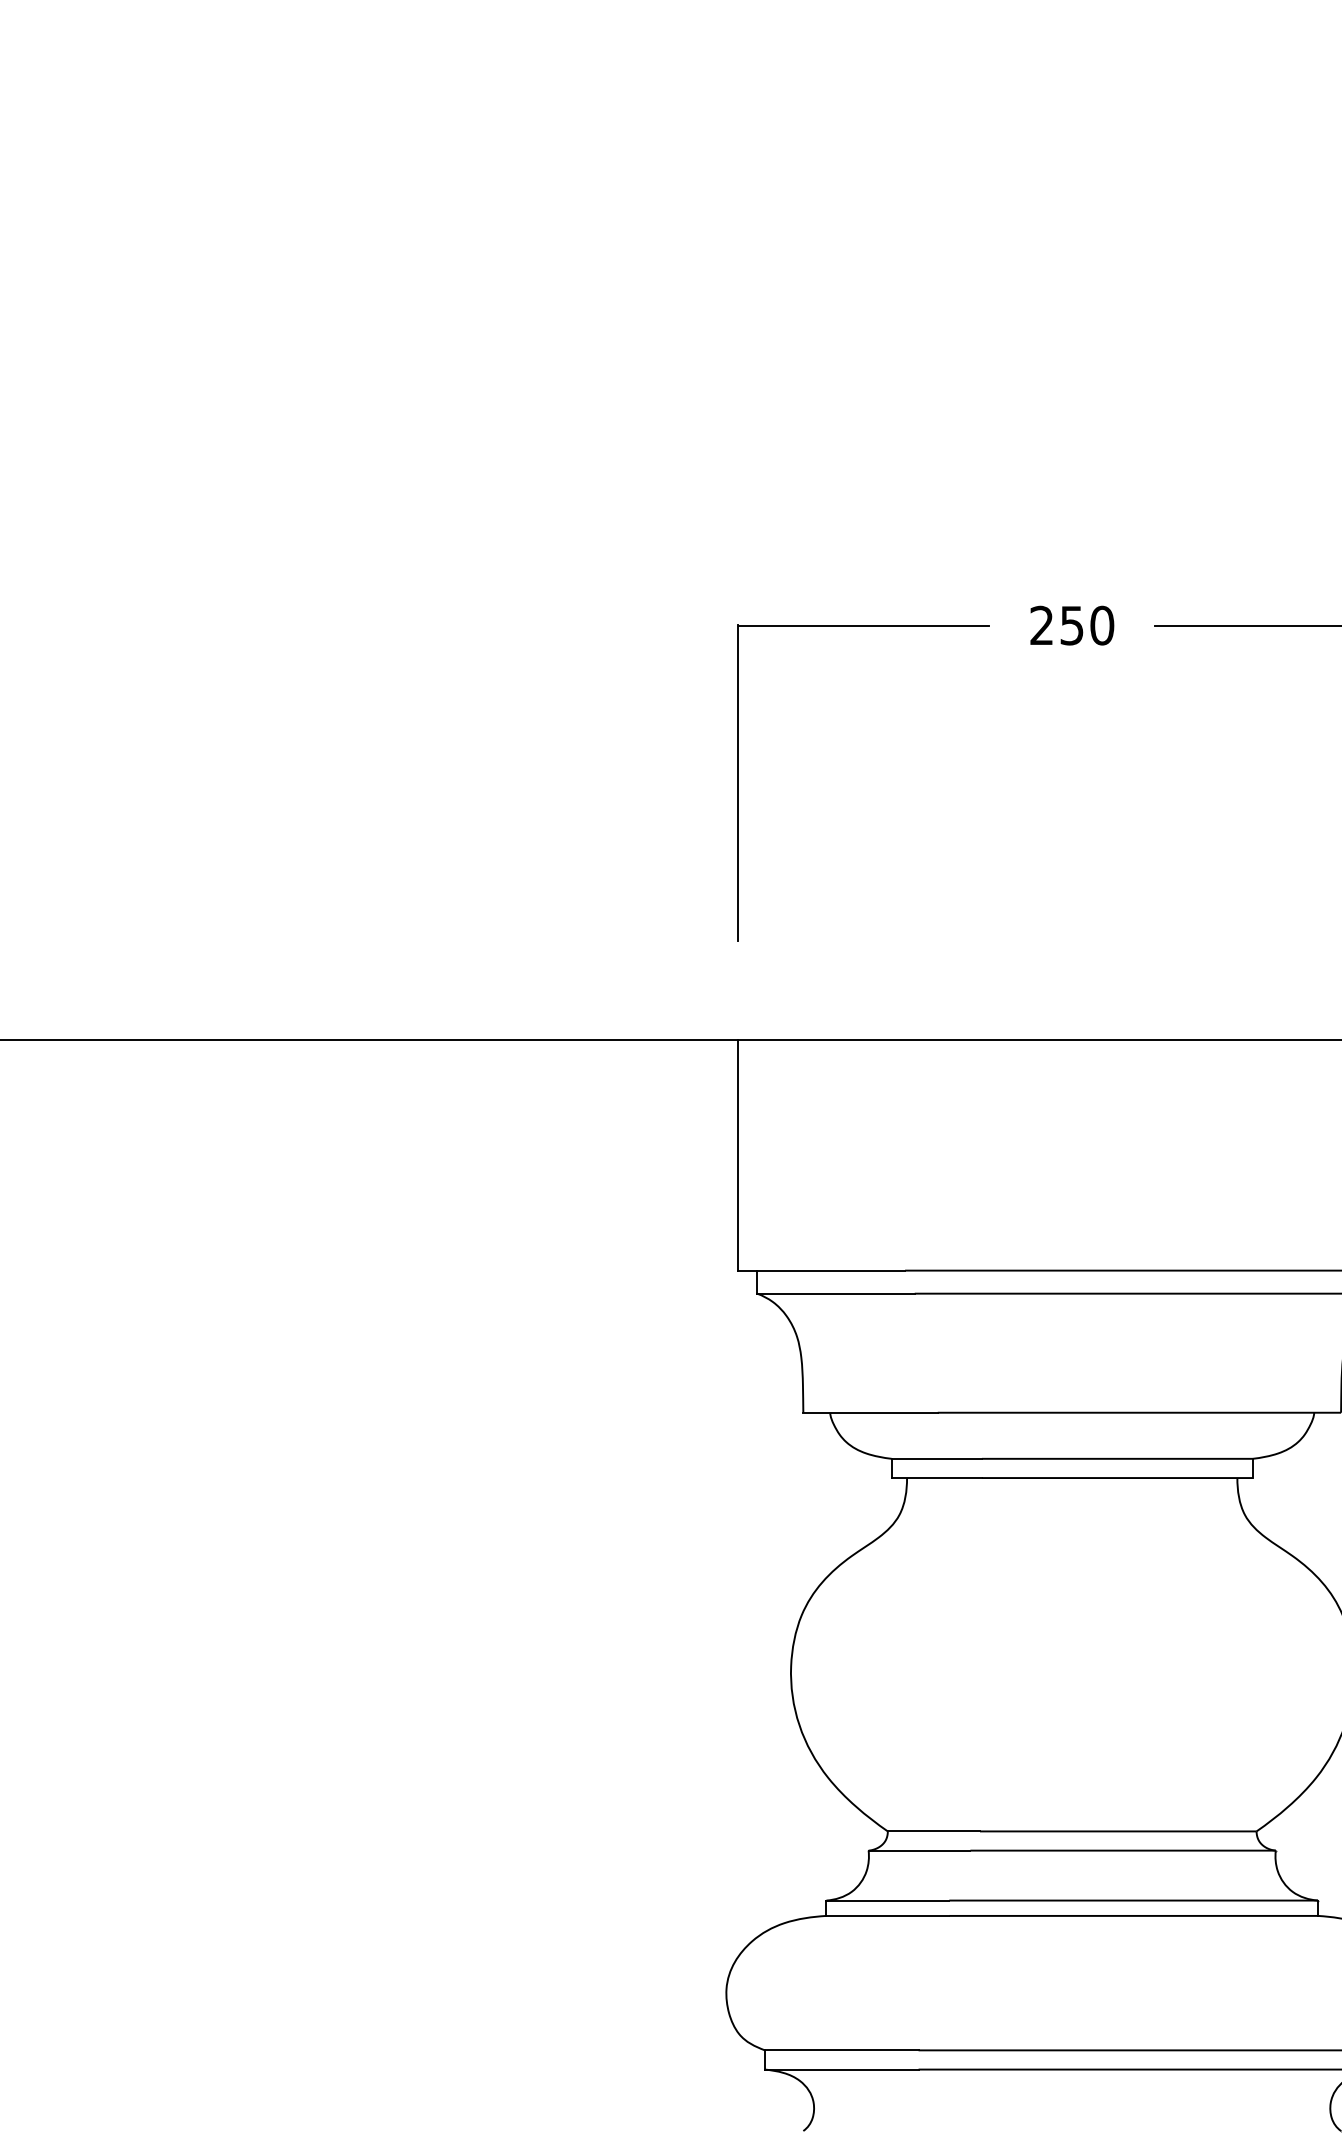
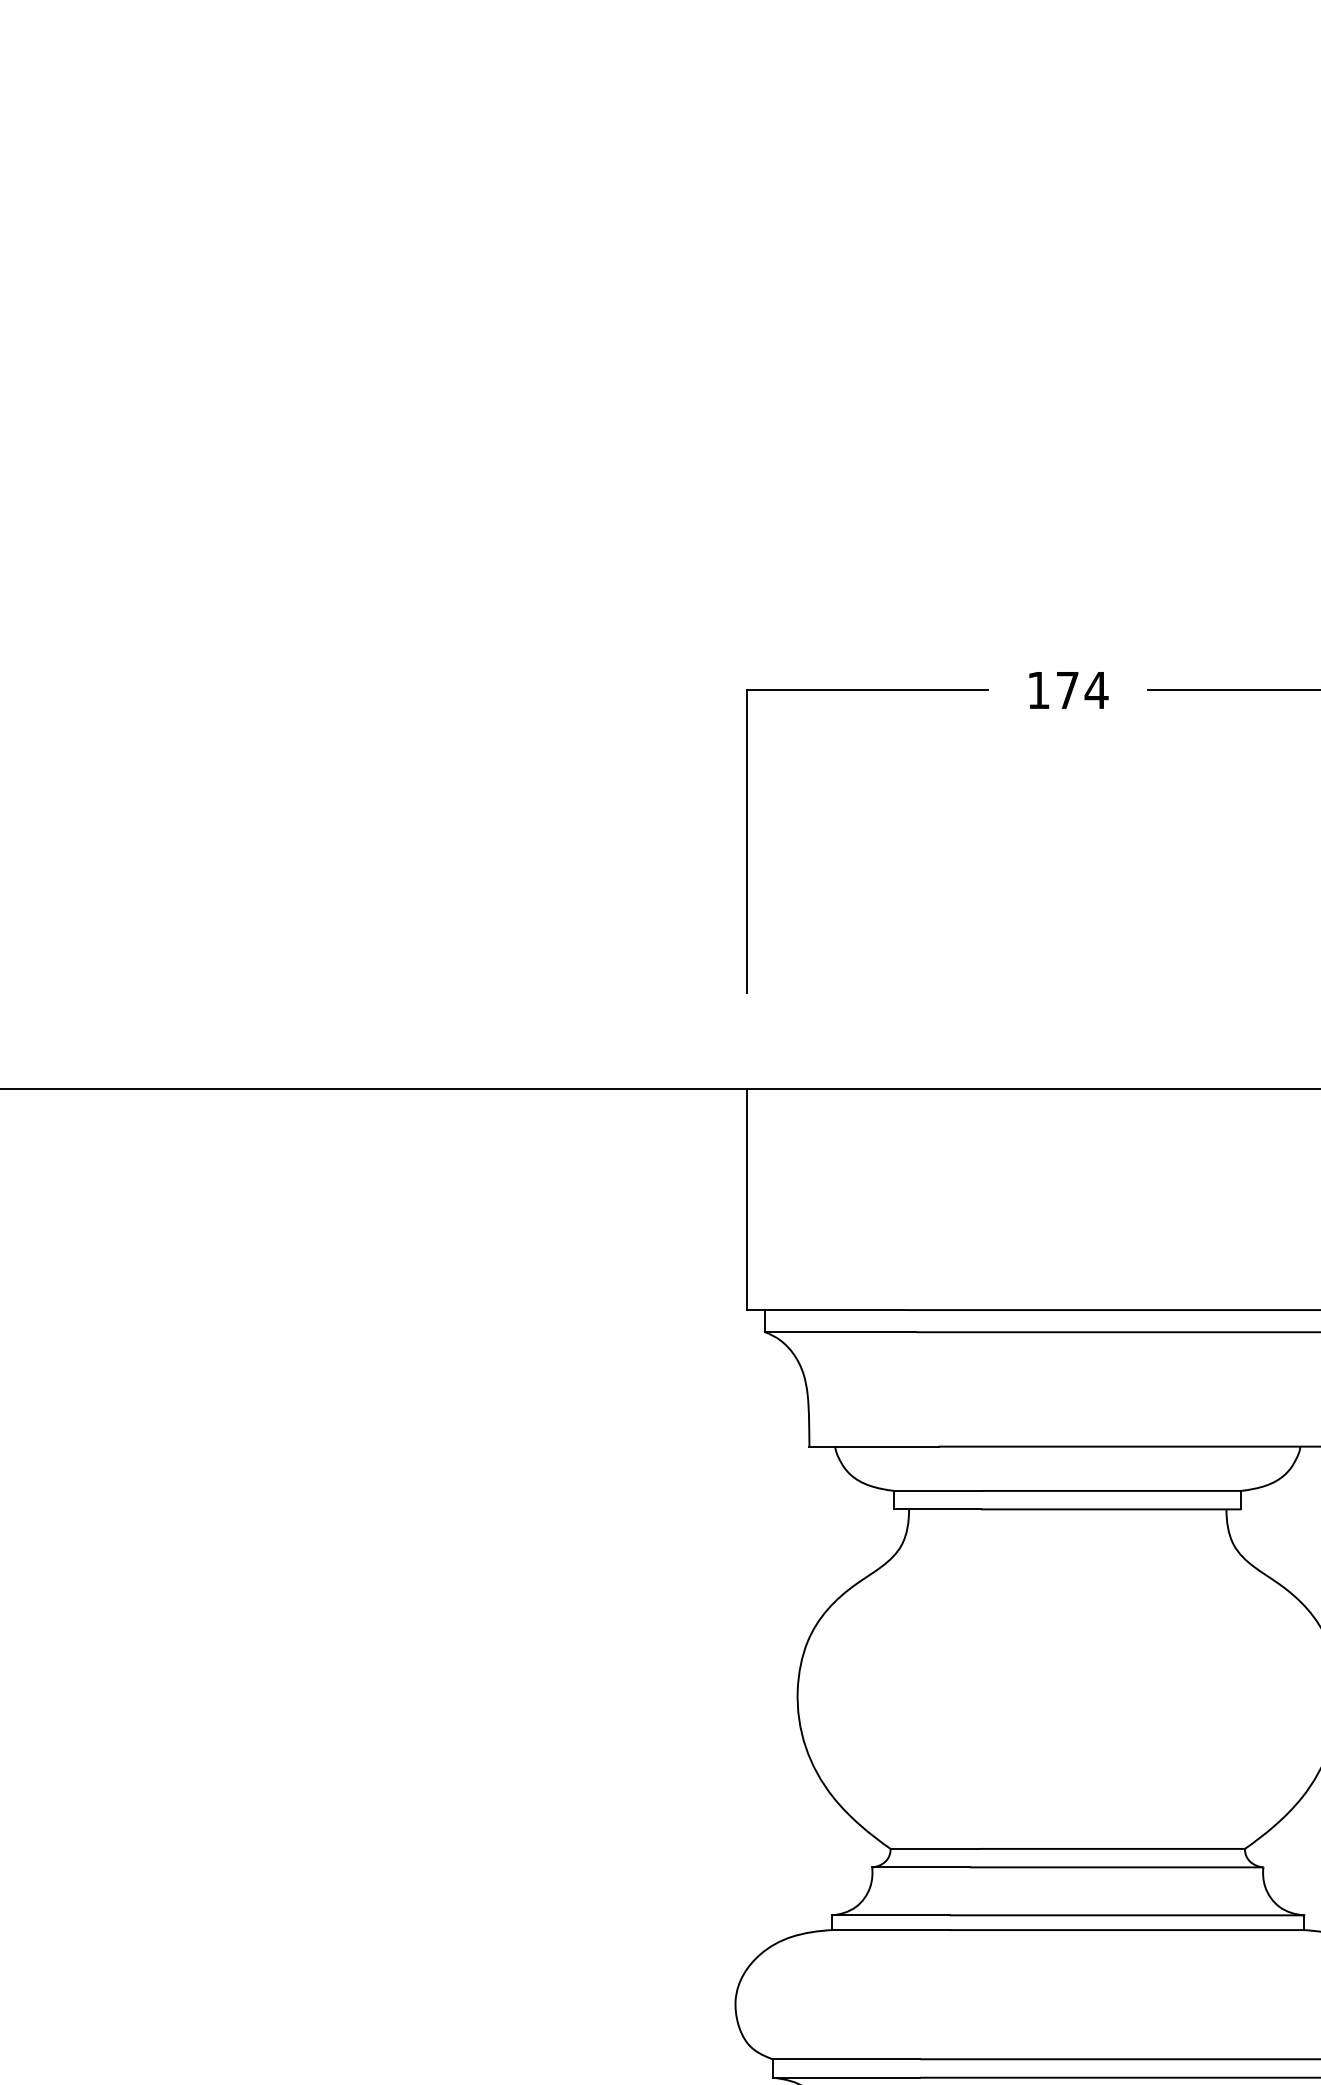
text: (1071, 625) -> (1067, 690), 250 -> 174

